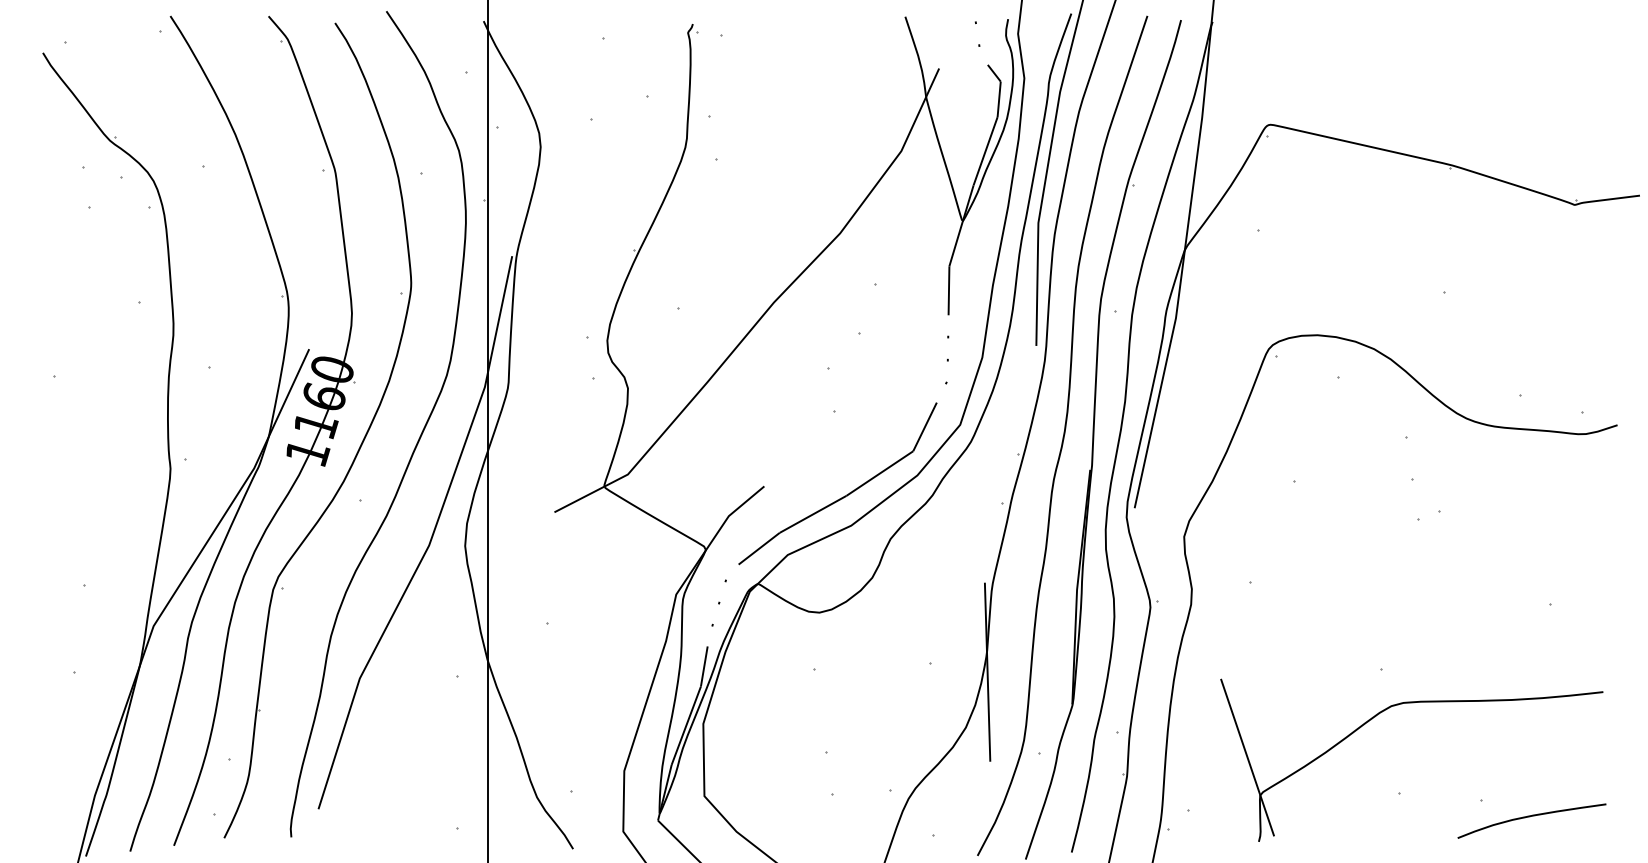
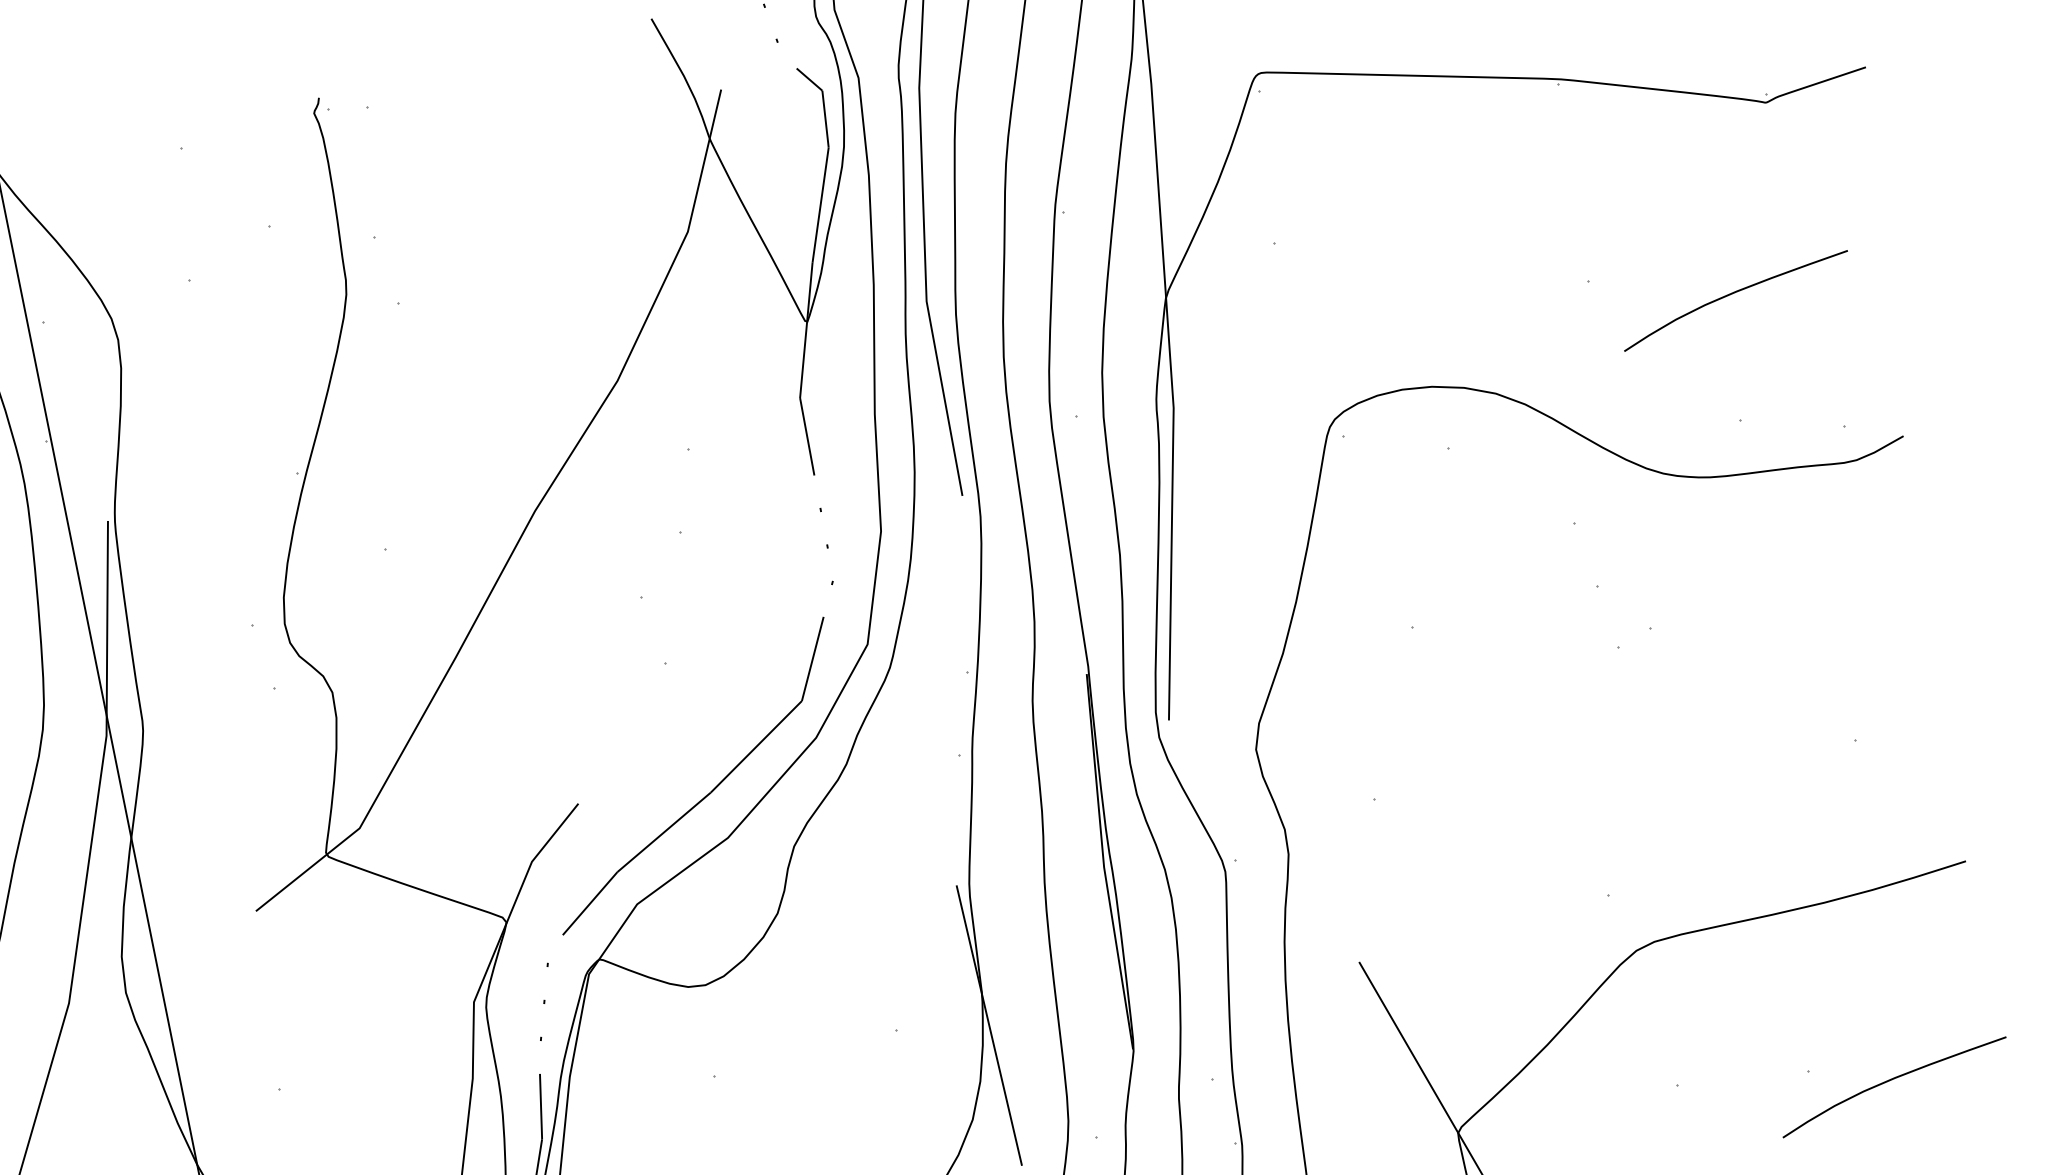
curve: (1530, 318) -> (1732, 295), added

